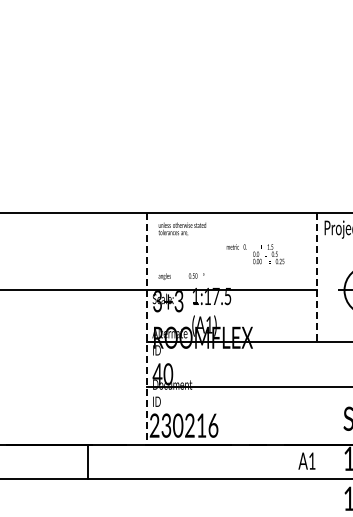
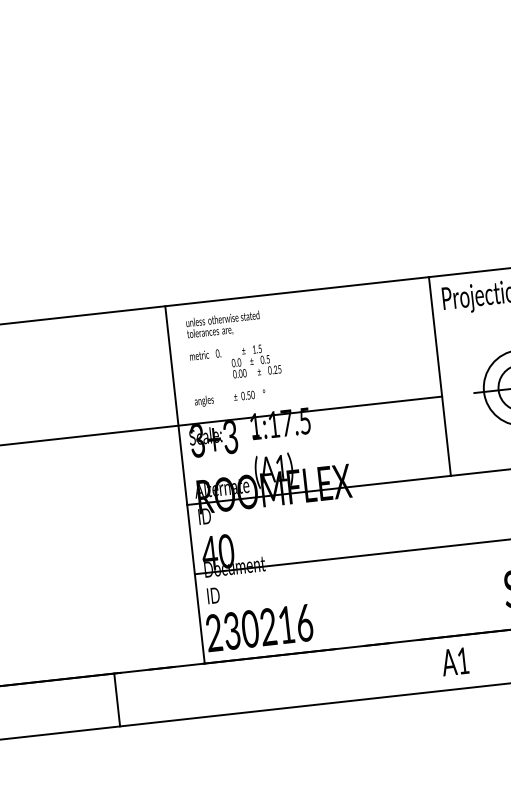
text: (255, 254) -> (235, 363), moved
line: (317, 277) -> (440, 376), dashed -> solid
line: (146, 328) -> (184, 484), dashed -> solid

